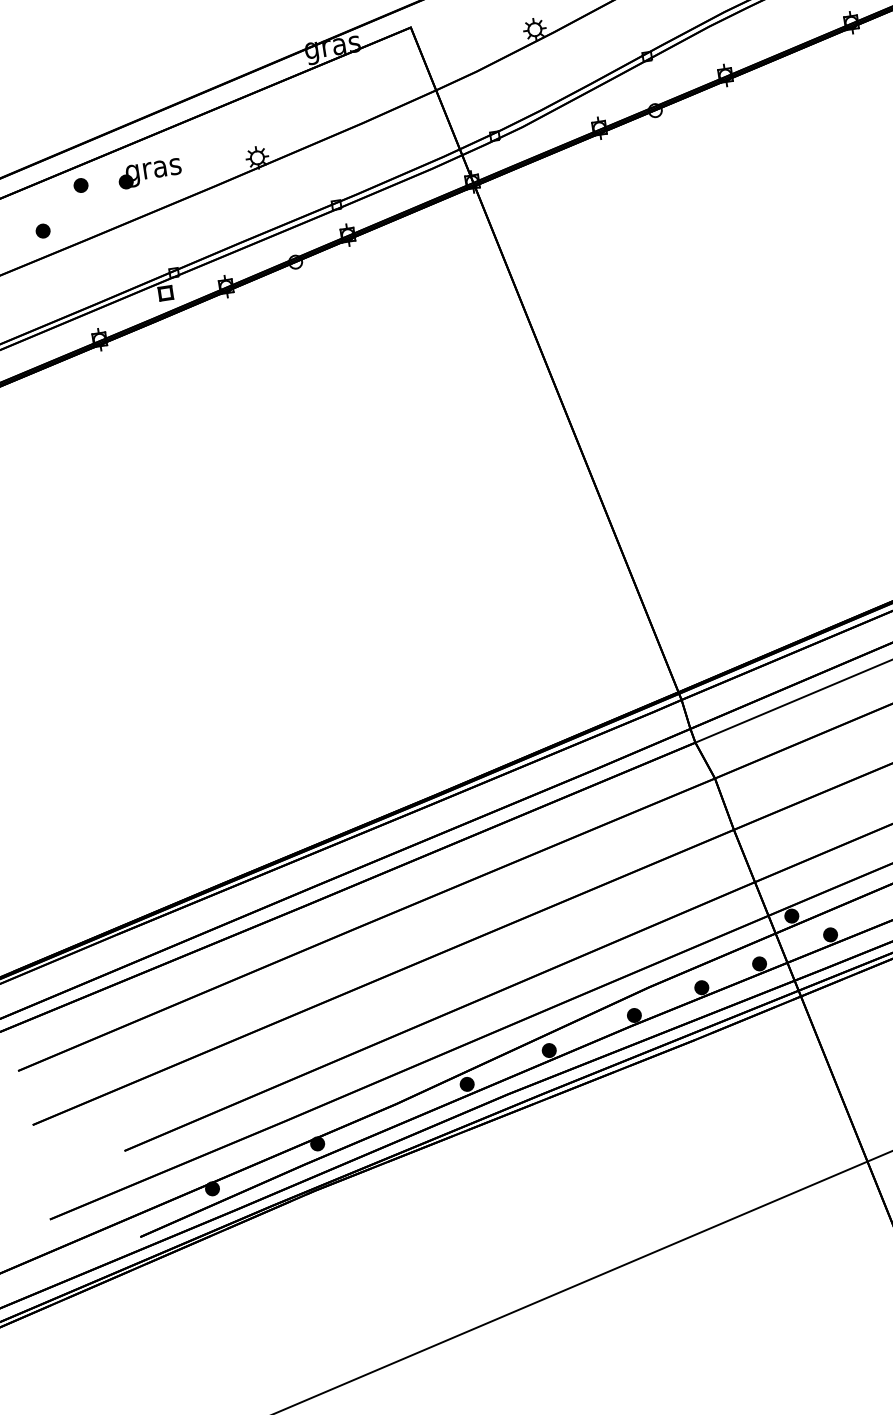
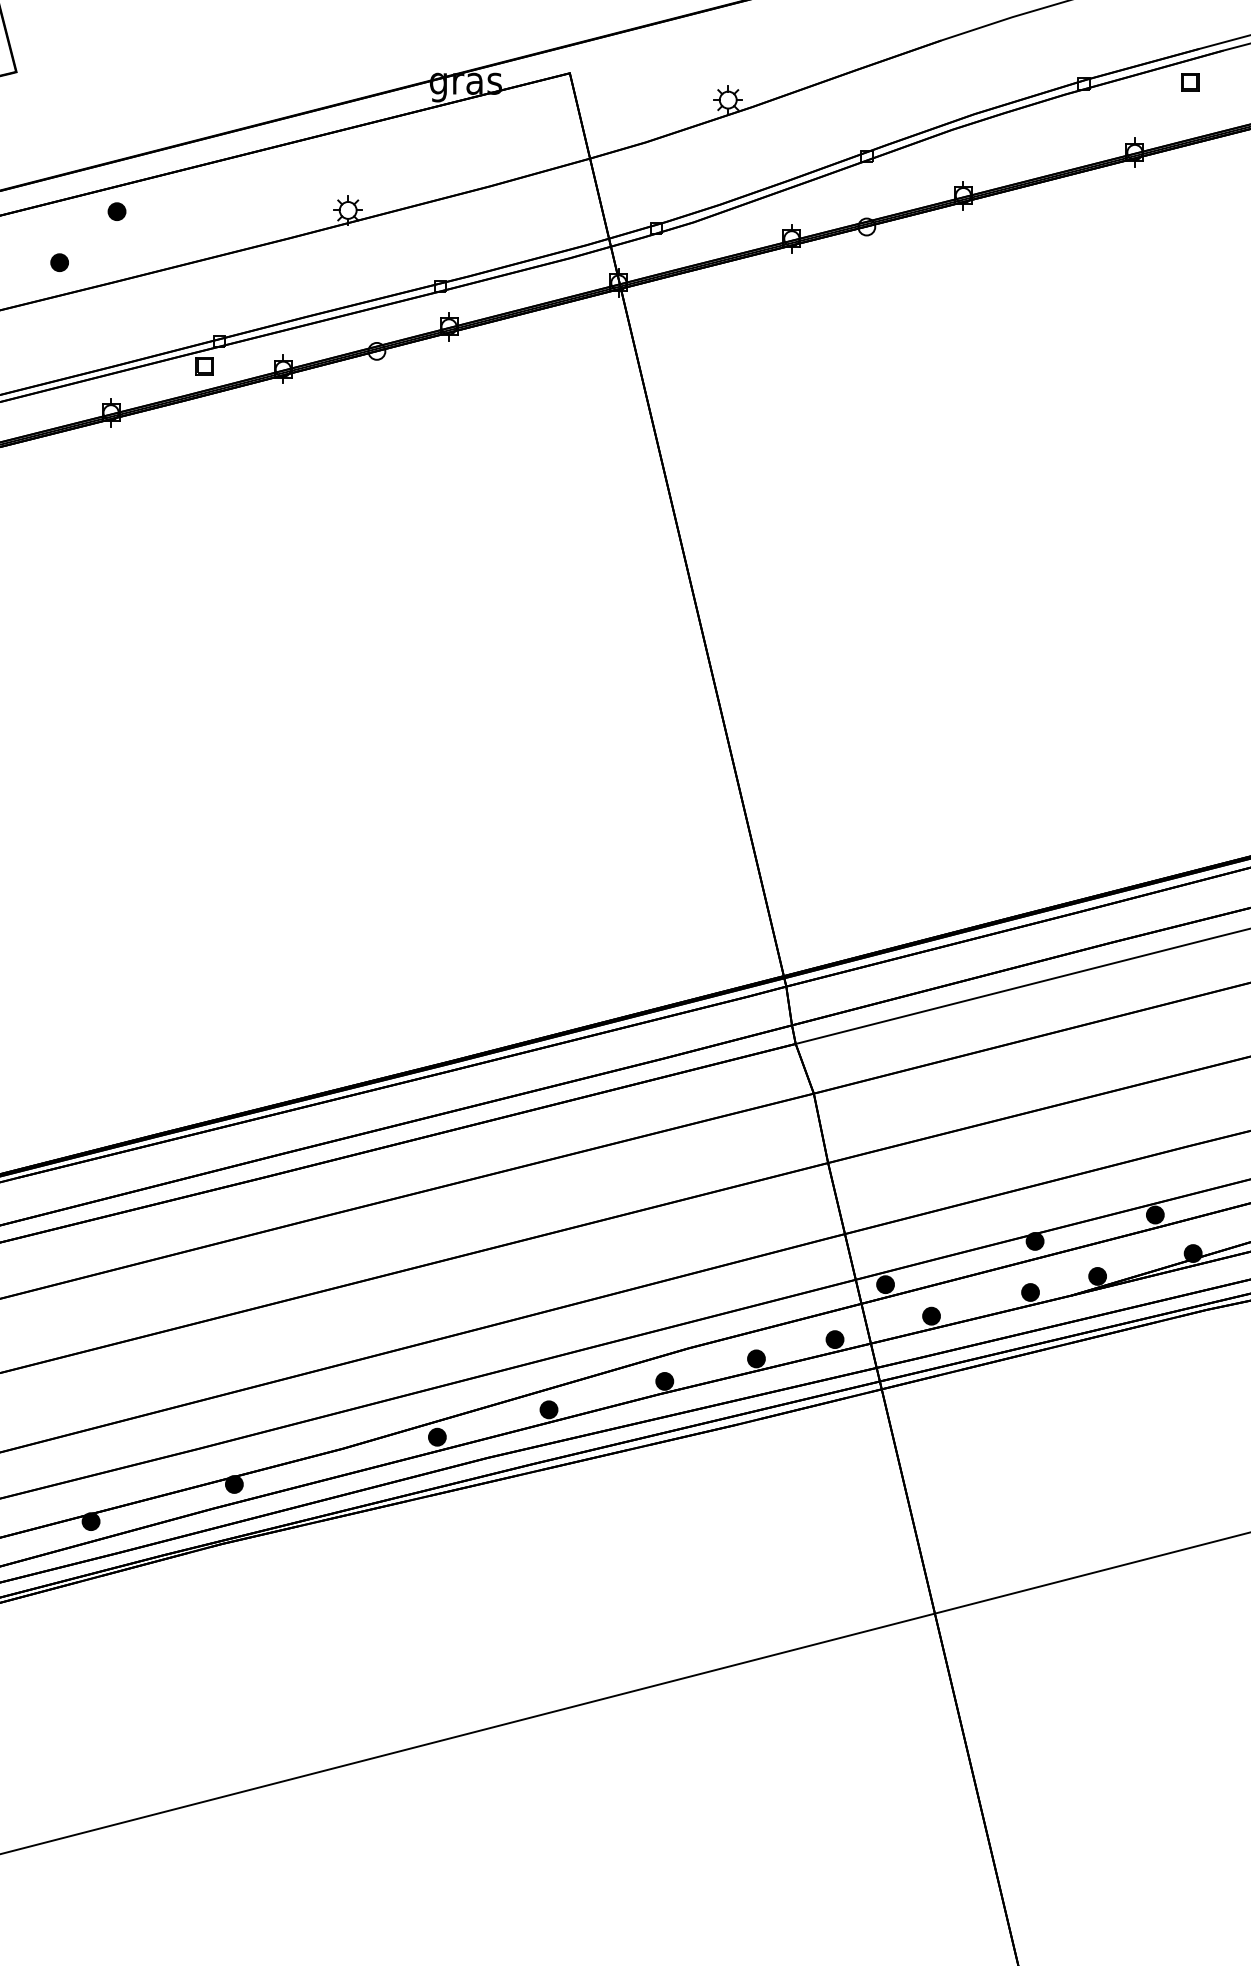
part: (149, 173) -> (207, 209), removed

